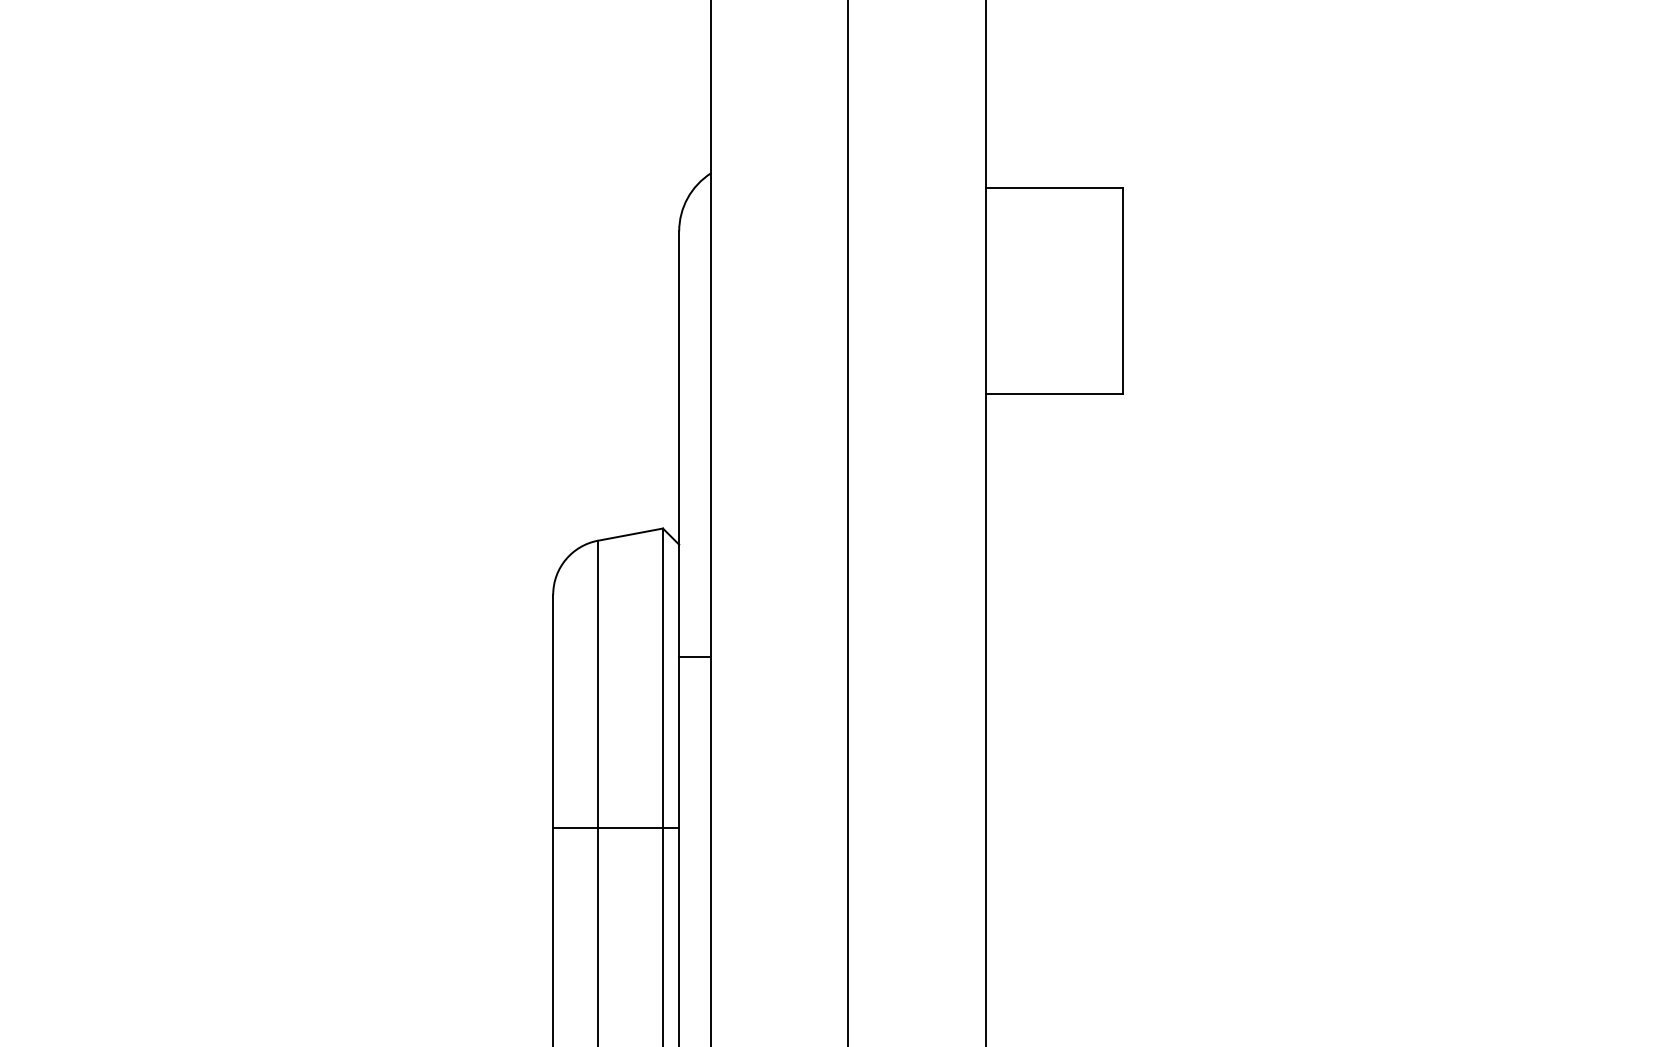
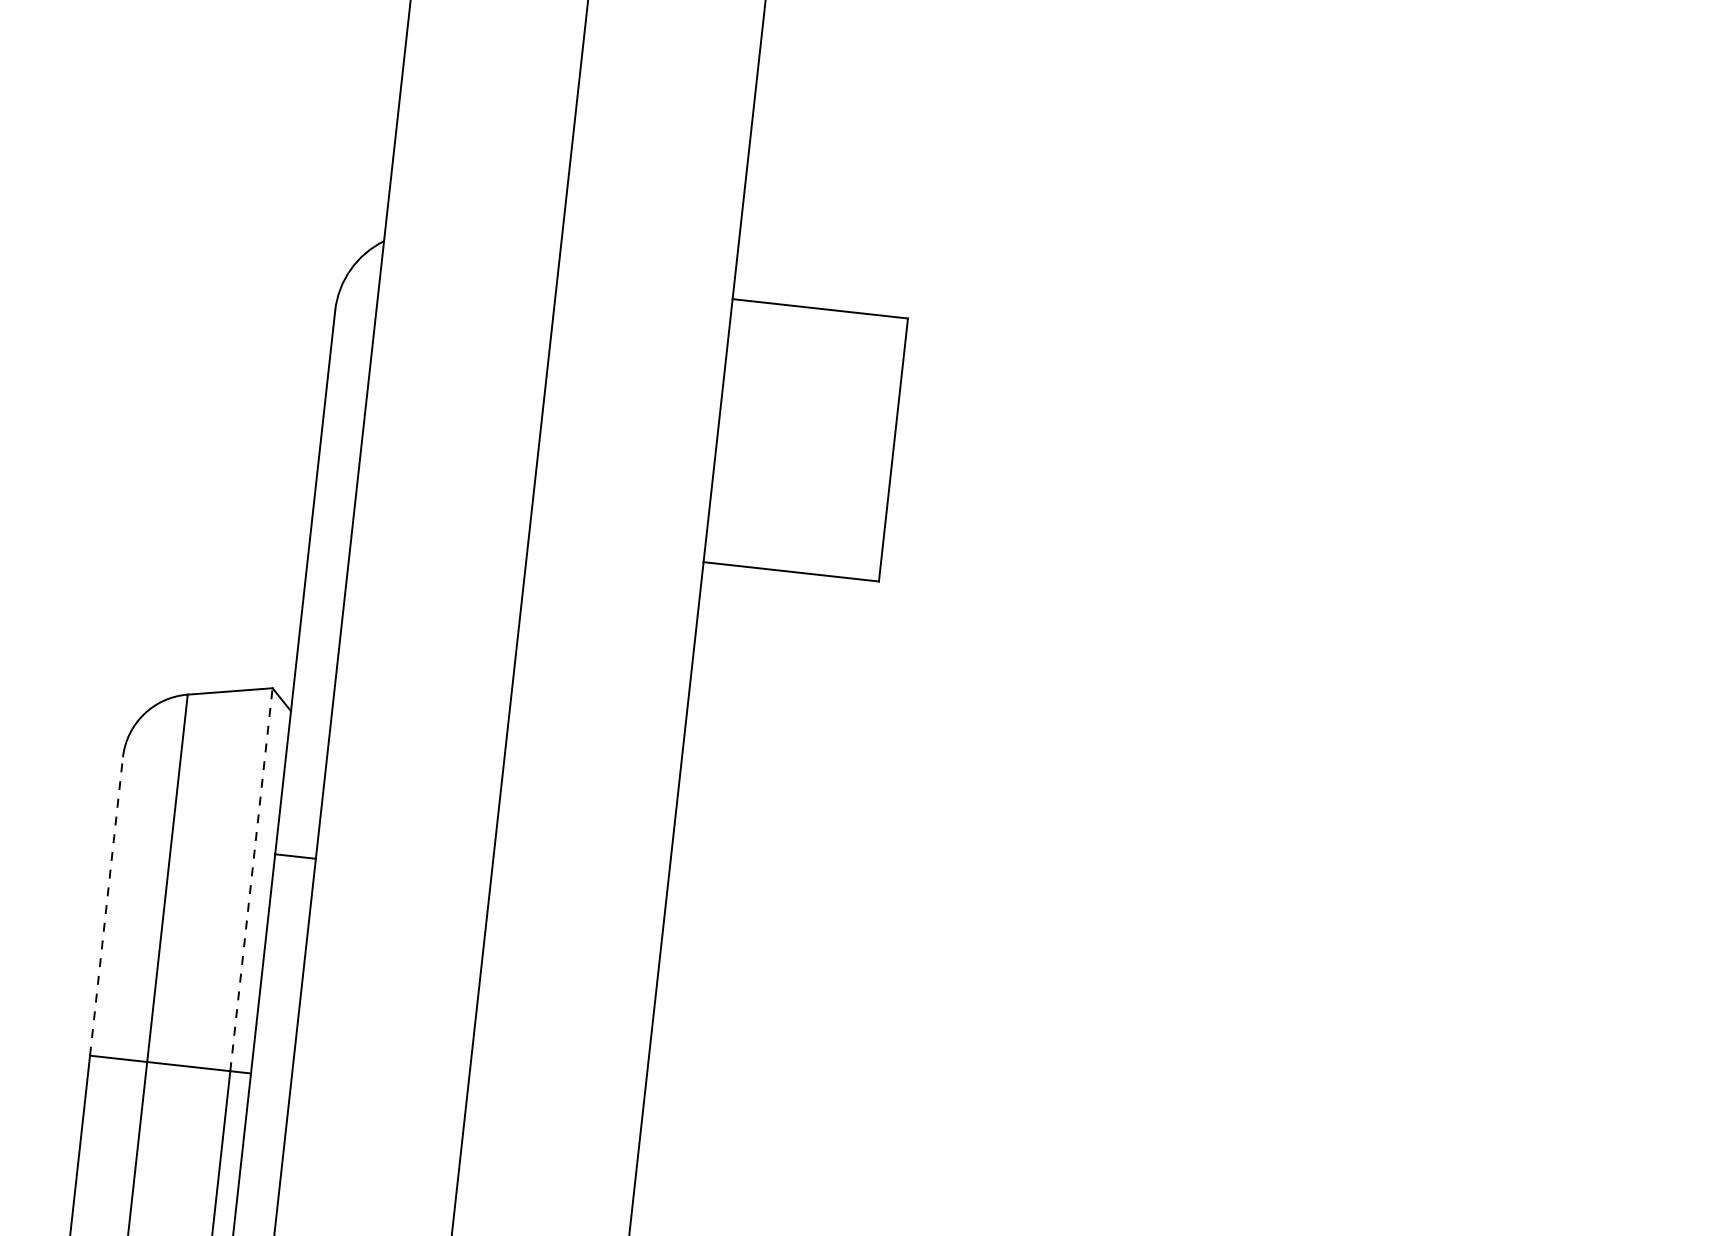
line: (663, 678) -> (252, 879), solid -> dashed
line: (553, 711) -> (106, 906), solid -> dashed

